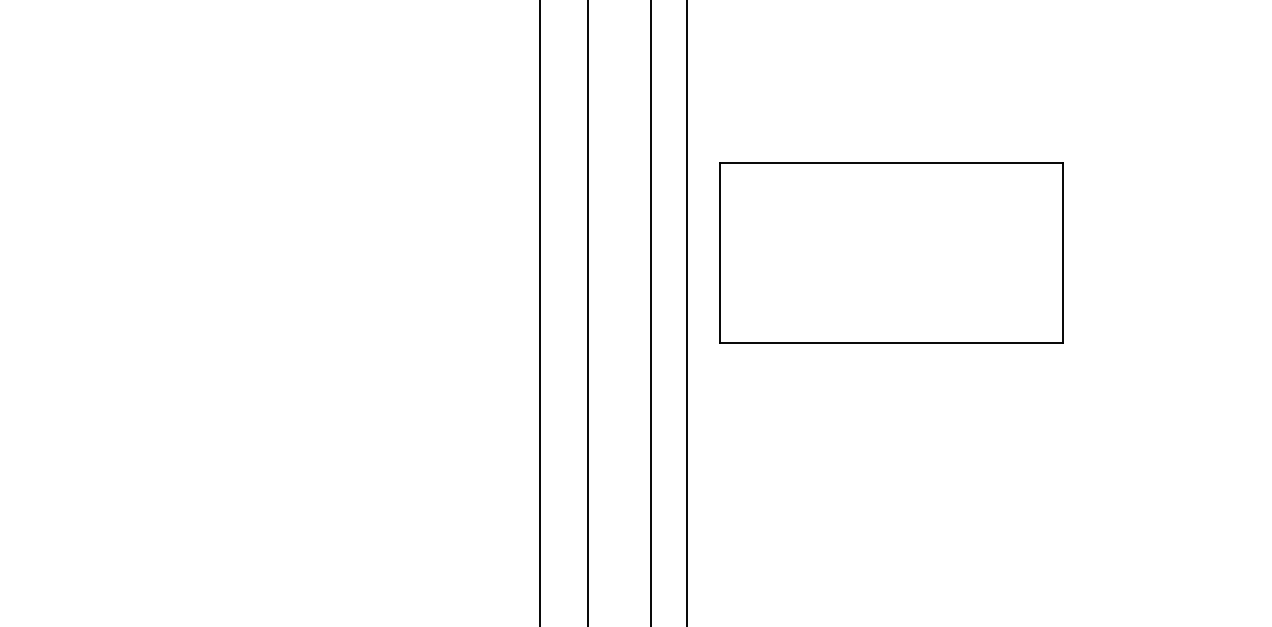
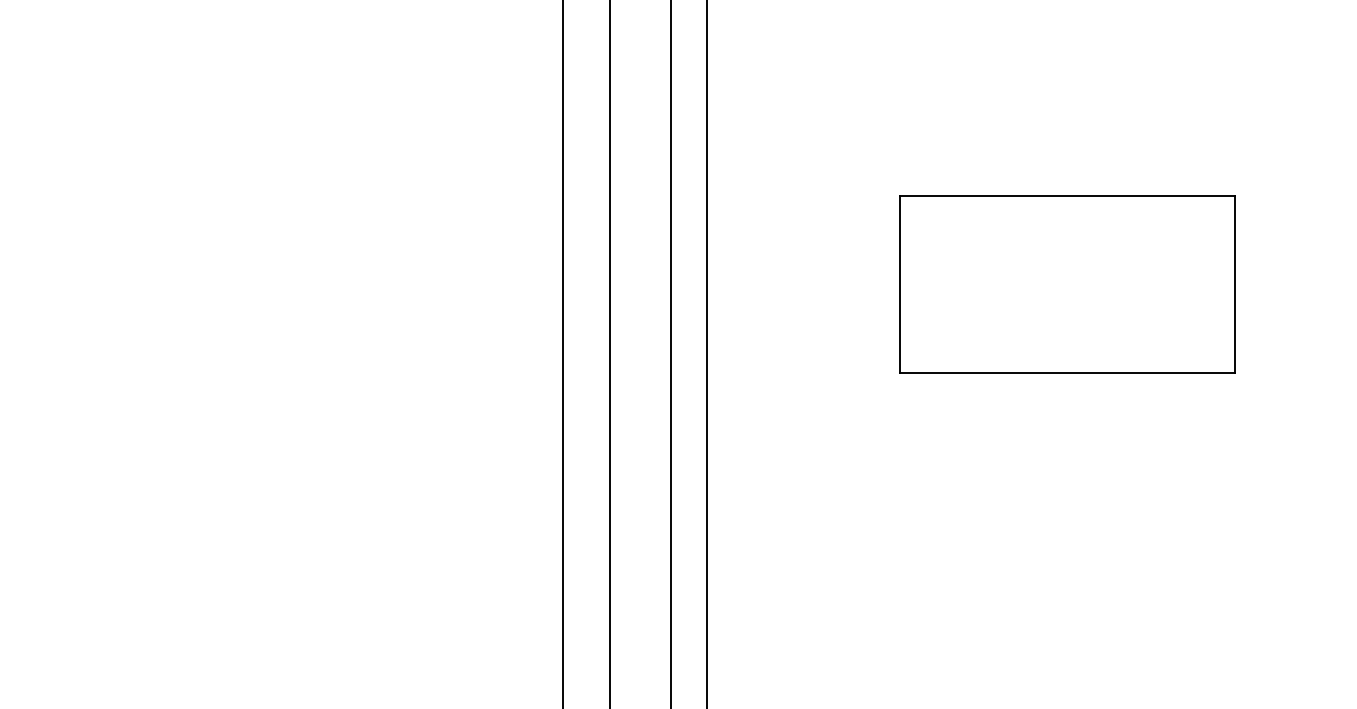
part: (891, 252) -> (1067, 284), moved

